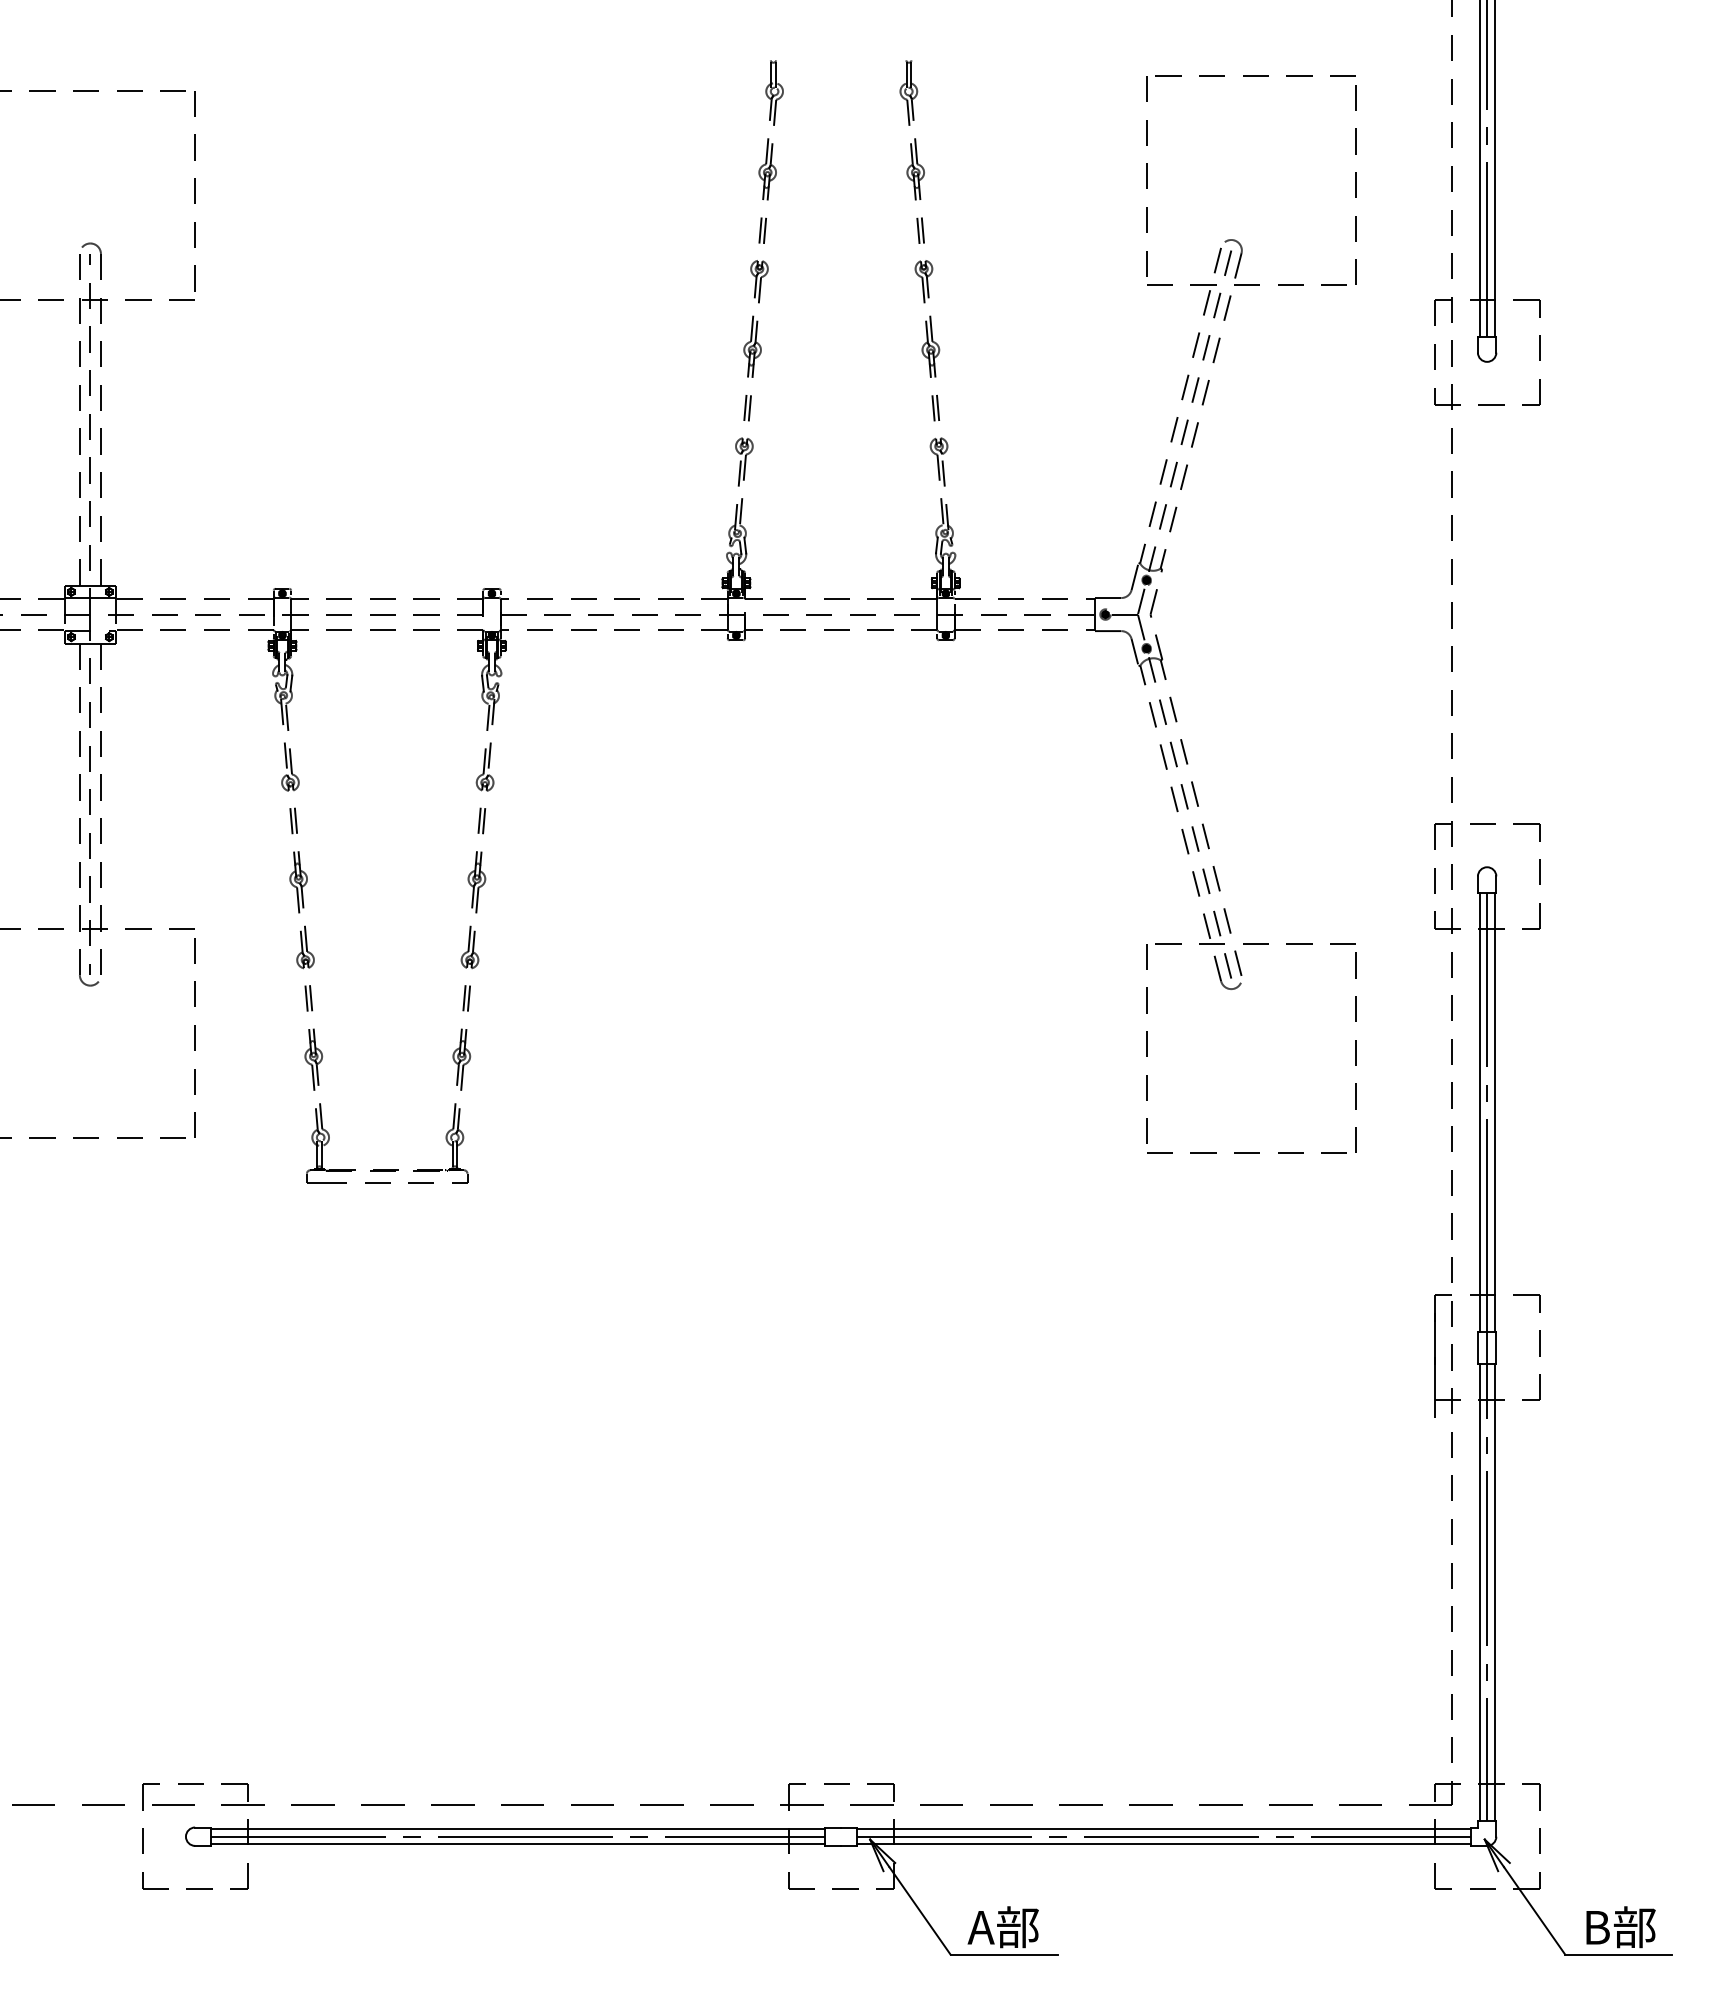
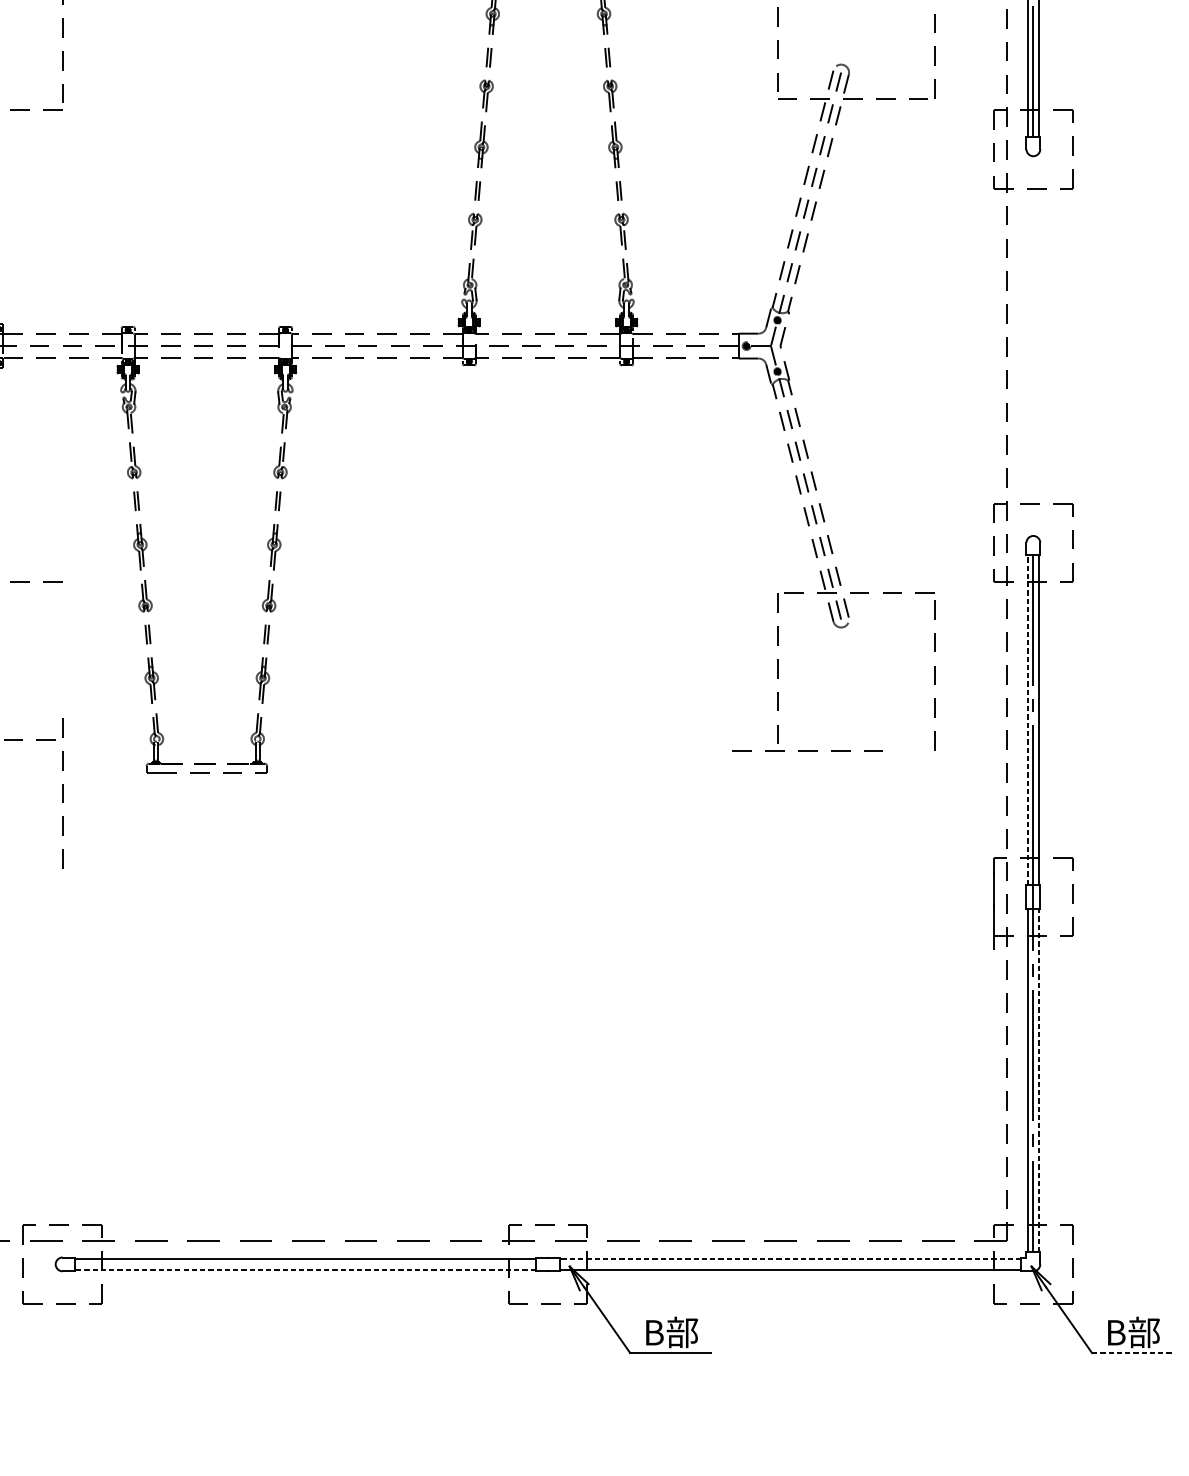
line: (194, 1037) -> (62, 793), moved
line: (1479, 1112) -> (1027, 720), solid -> dashed
line: (1246, 1152) -> (807, 750), moved
line: (1494, 1591) -> (1038, 1080), solid -> dashed
line: (1164, 1829) -> (790, 1258), solid -> dashed
line: (518, 1836) -> (305, 1264), removed
line: (1164, 1836) -> (790, 1264), removed
line: (518, 1844) -> (305, 1270), solid -> dashed
text: (1004, 1927) -> (670, 1332), A部 -> B部
line: (1618, 1954) -> (1132, 1352), solid -> dashed

